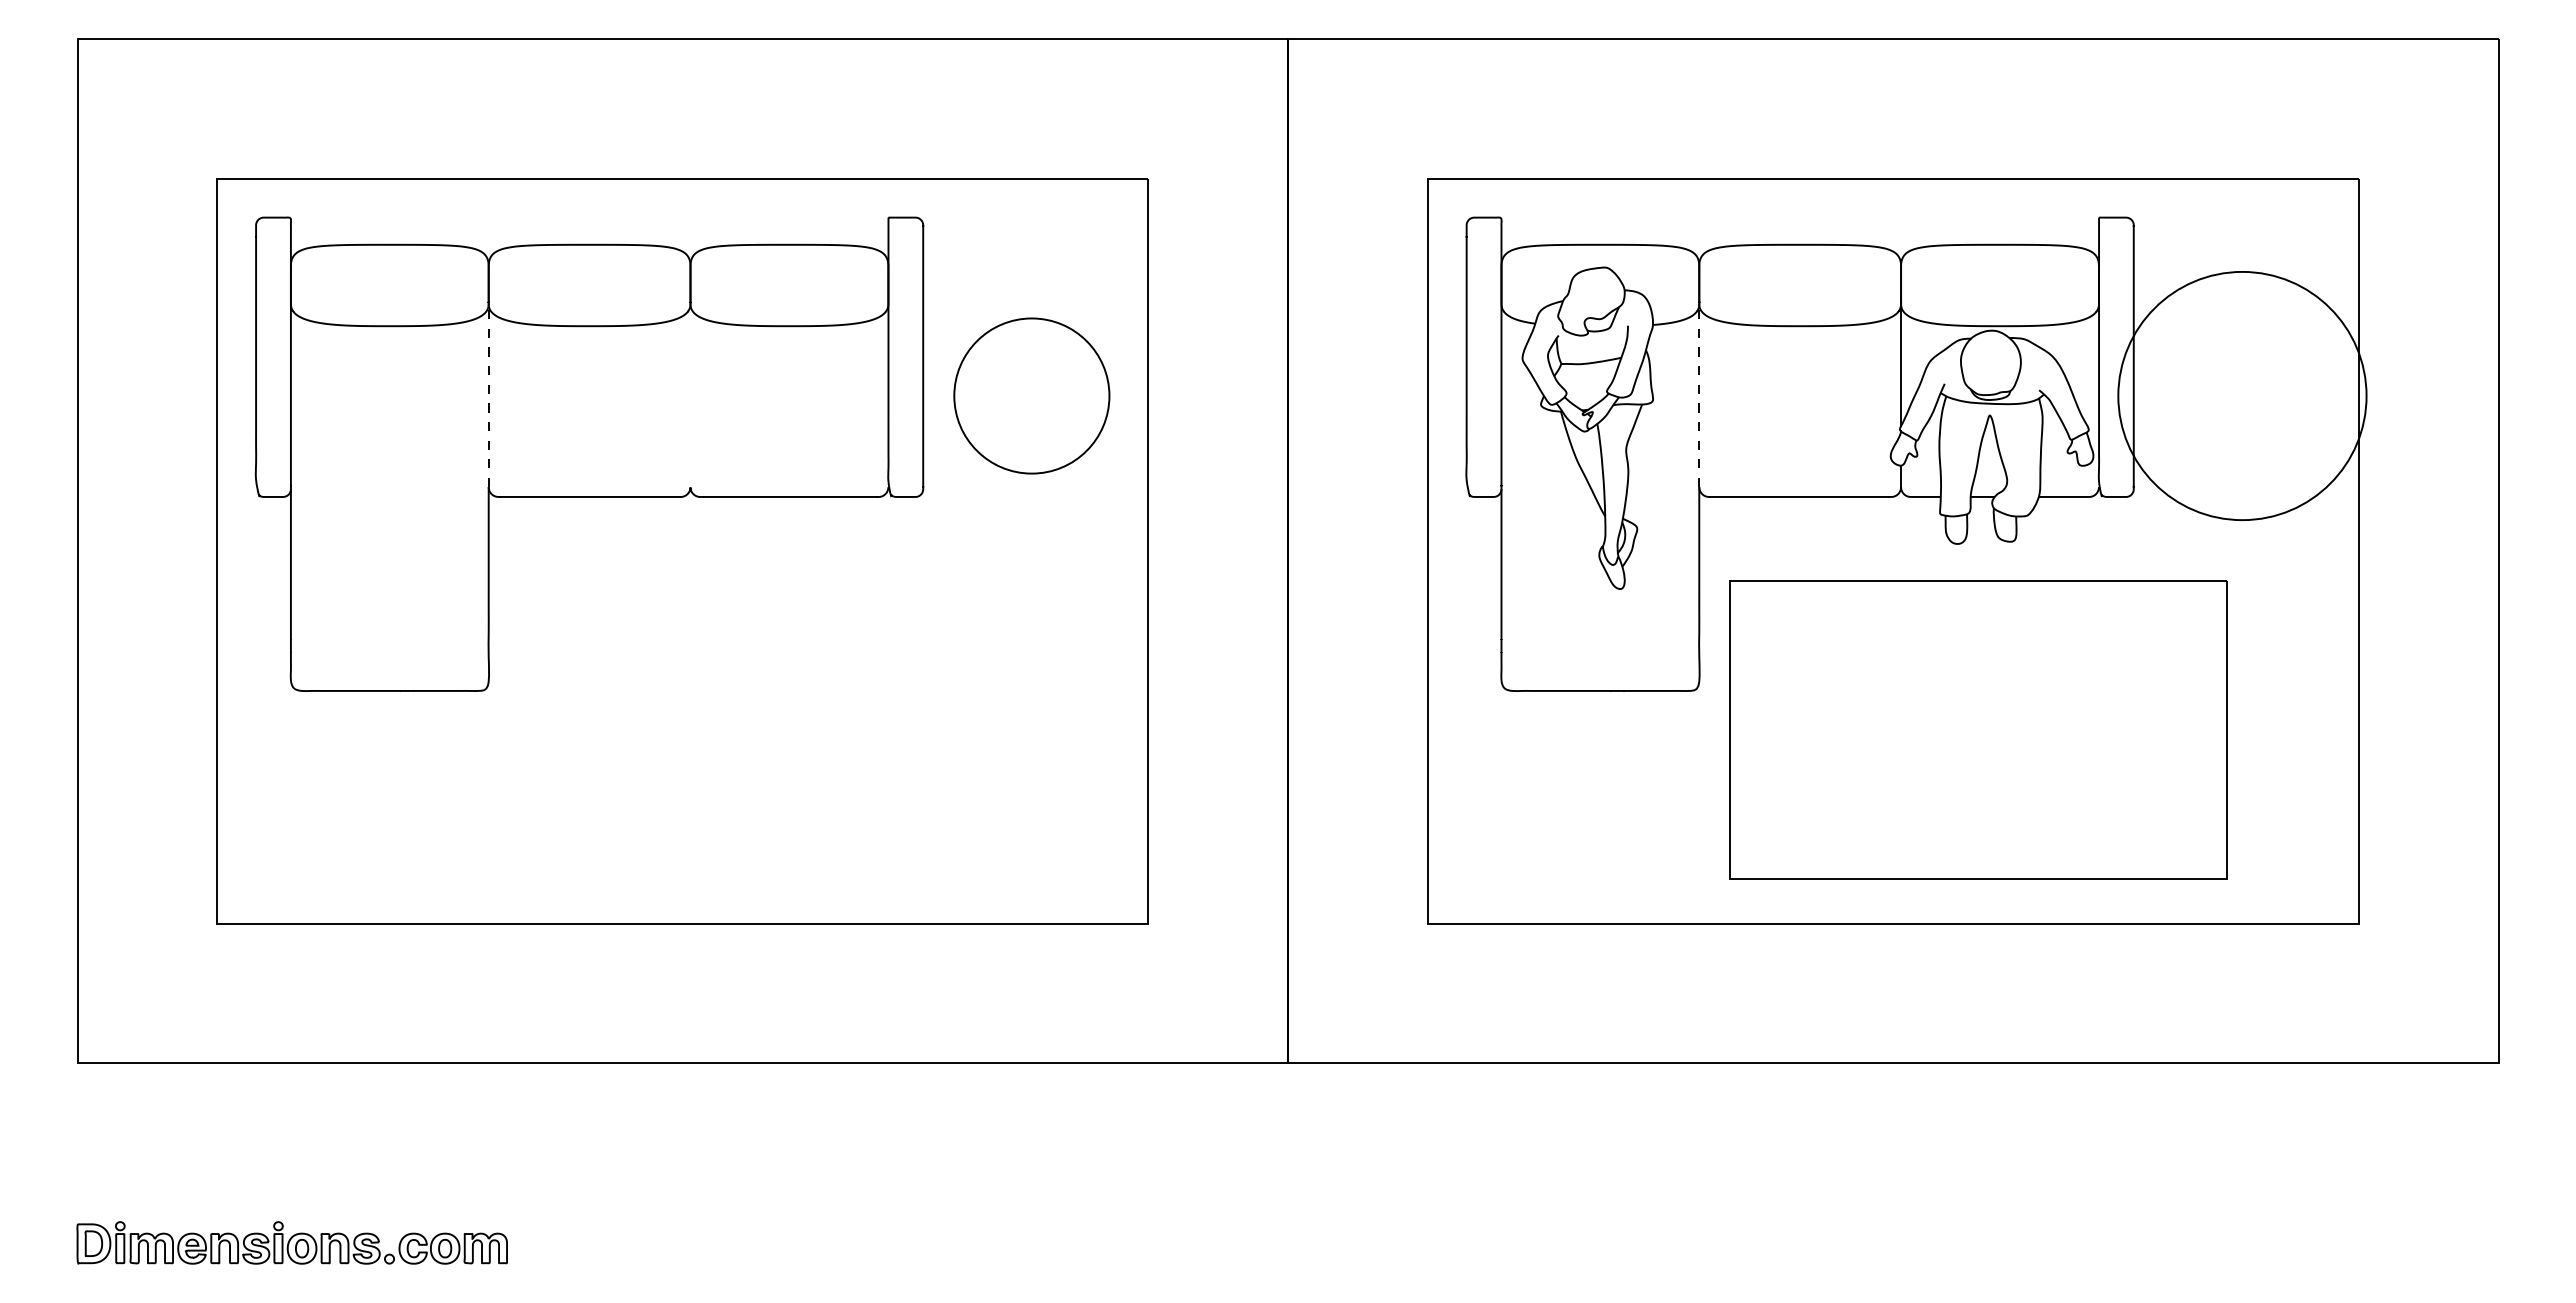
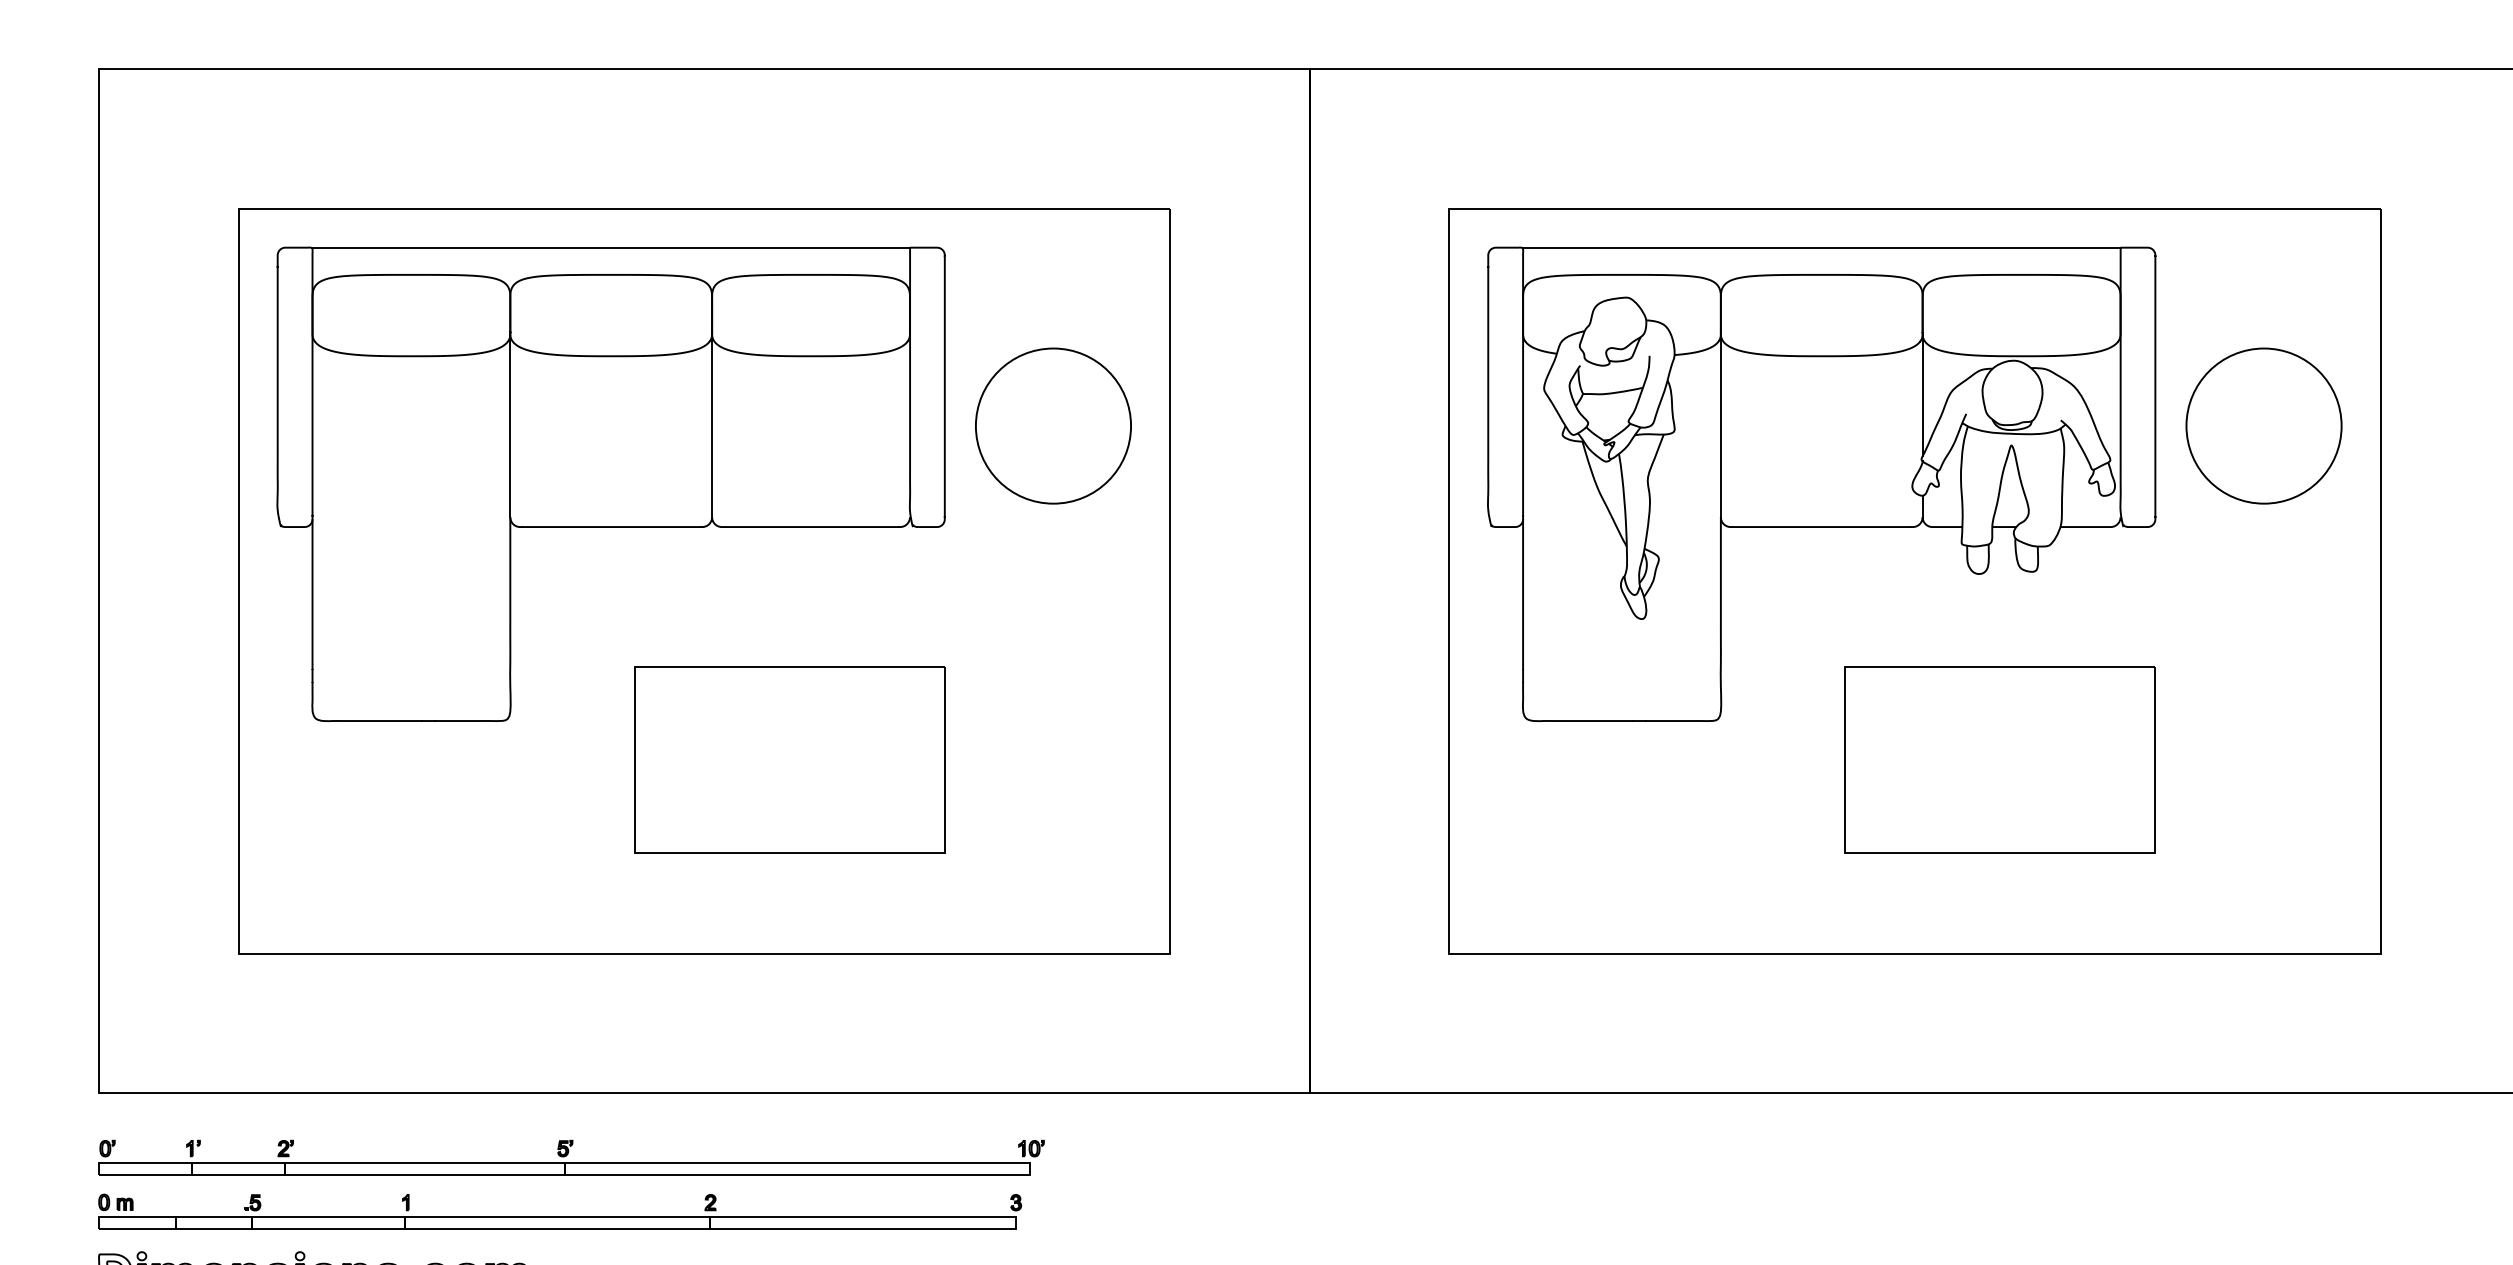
line: (589, 217) -> (611, 247), added
line: (1800, 217) -> (1822, 247), added
line: (488, 395) -> (510, 425), dashed -> solid
line: (690, 395) -> (712, 425), added
line: (1699, 395) -> (1721, 425), dashed -> solid
circle: (2242, 395) -> (2264, 425), size x0.62
part: (767, 729) -> (789, 759), added
part: (1978, 729) -> (2000, 759), size x0.62
part: (550, 1127) -> (572, 1157), added
part: (538, 1181) -> (560, 1211), added

